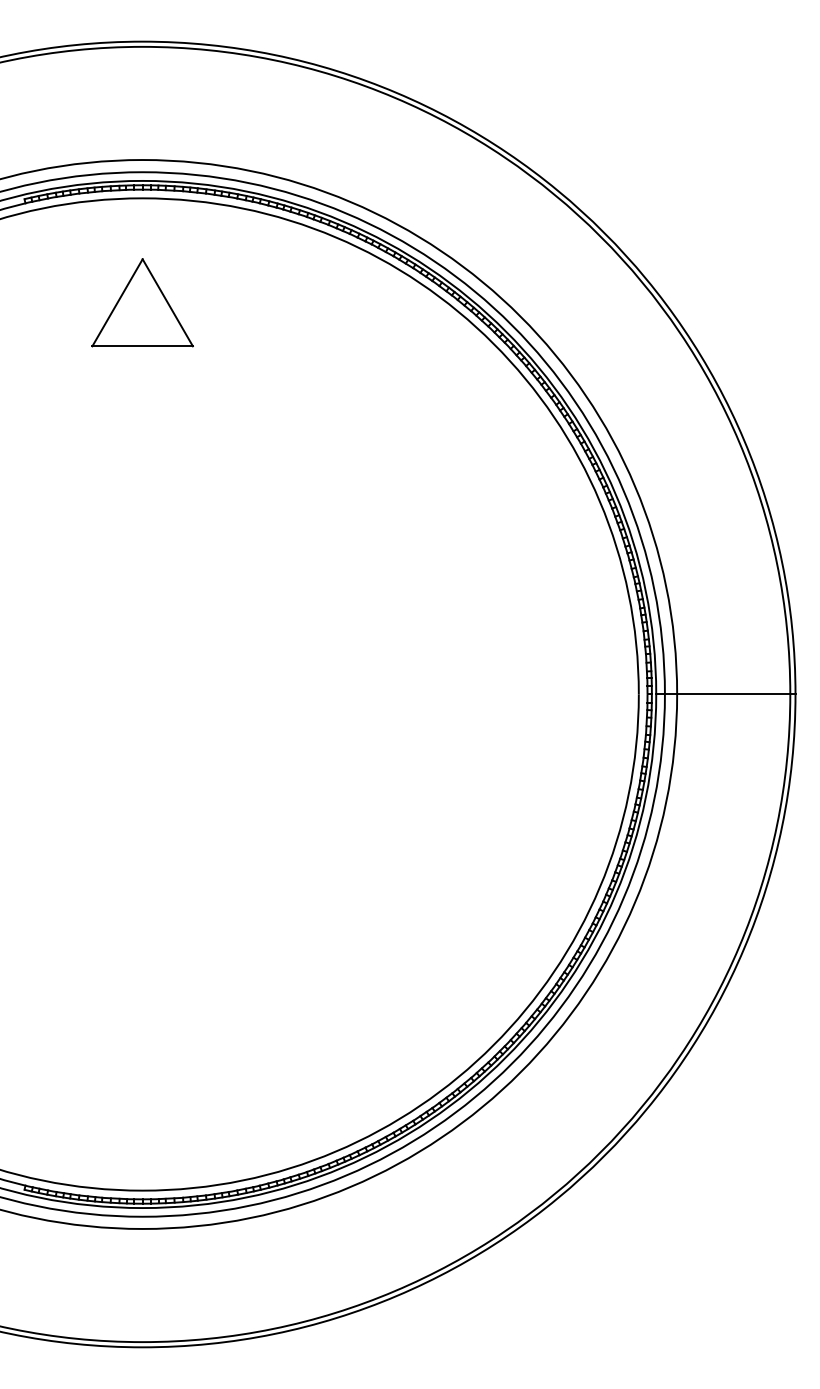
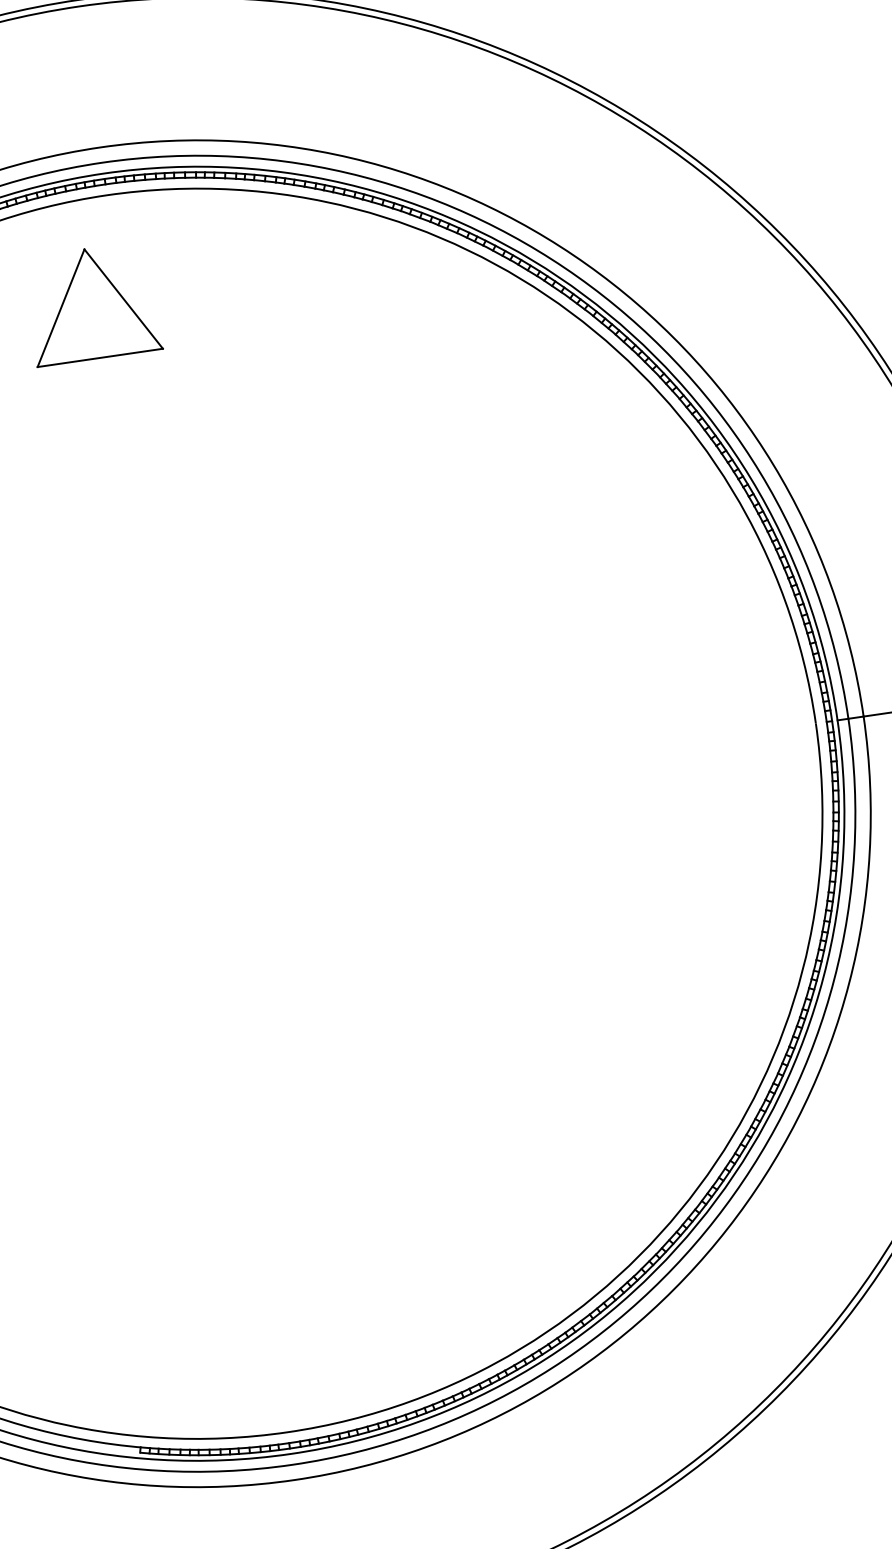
part: (142, 302) -> (92, 303), moved

